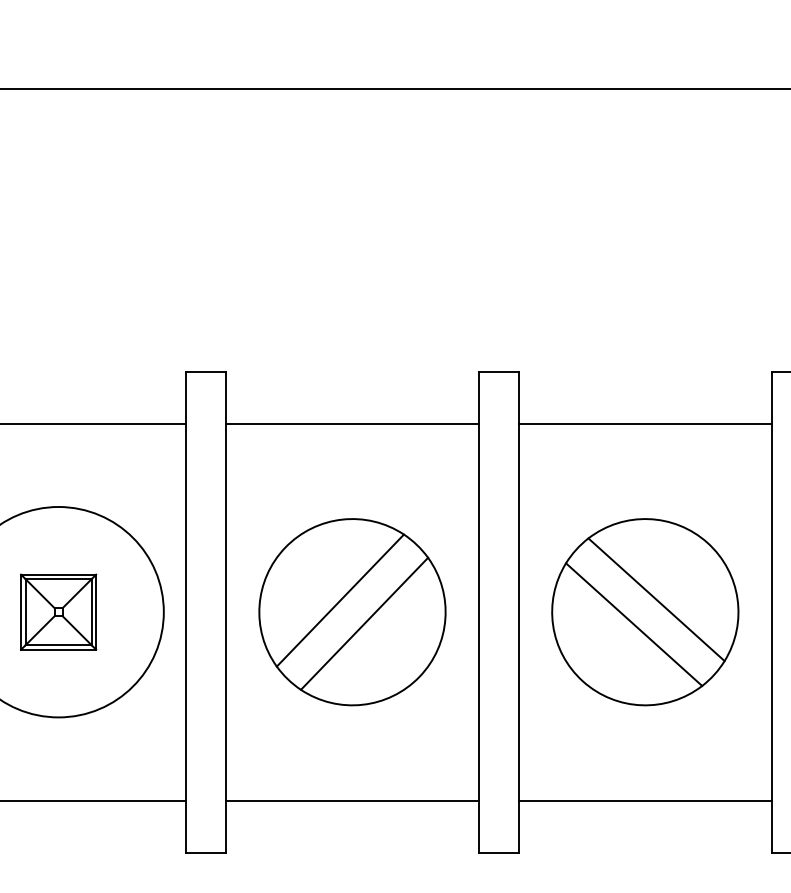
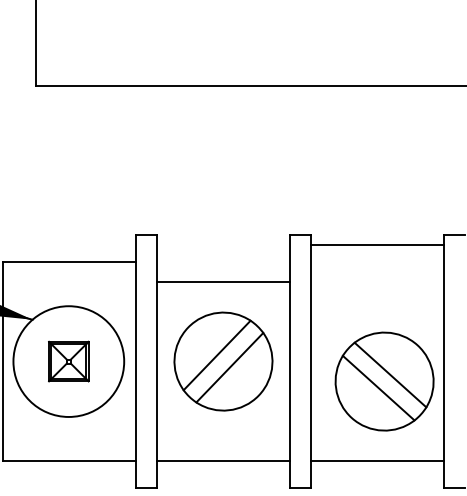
line: (352, 423) -> (223, 282), moved
line: (645, 423) -> (377, 245), moved
part: (645, 612) -> (384, 381), moved

